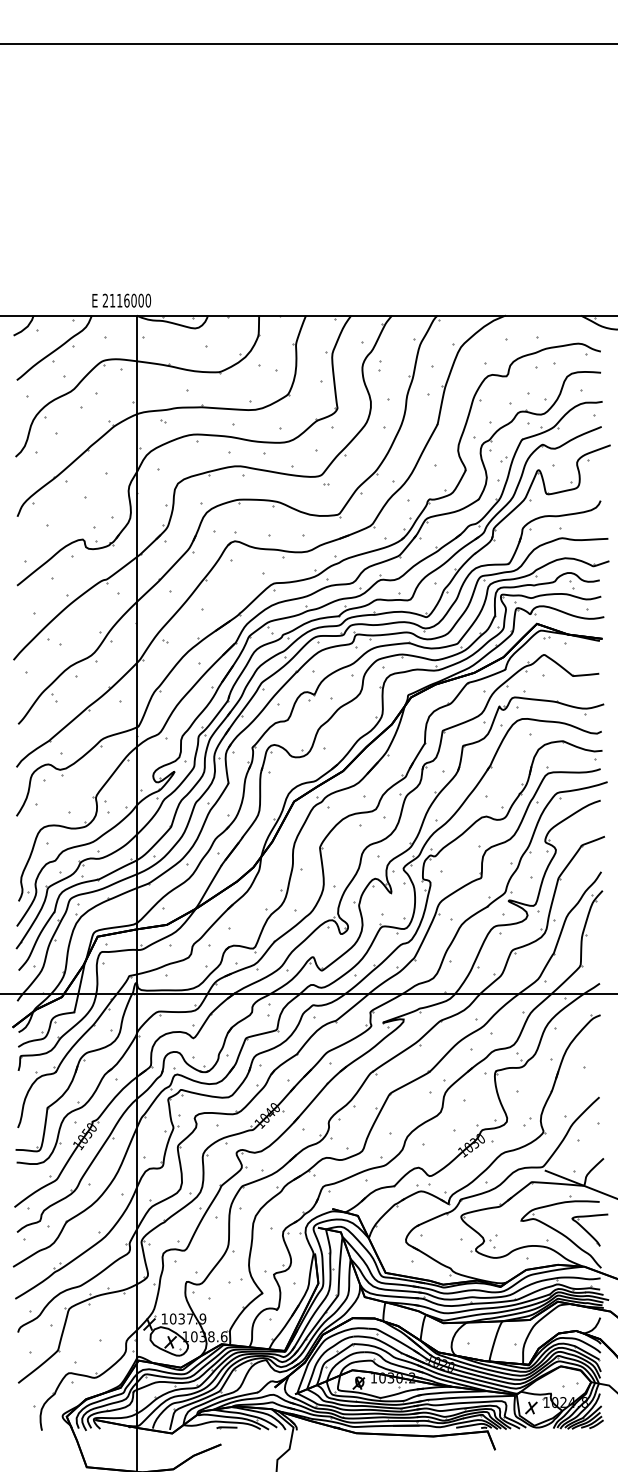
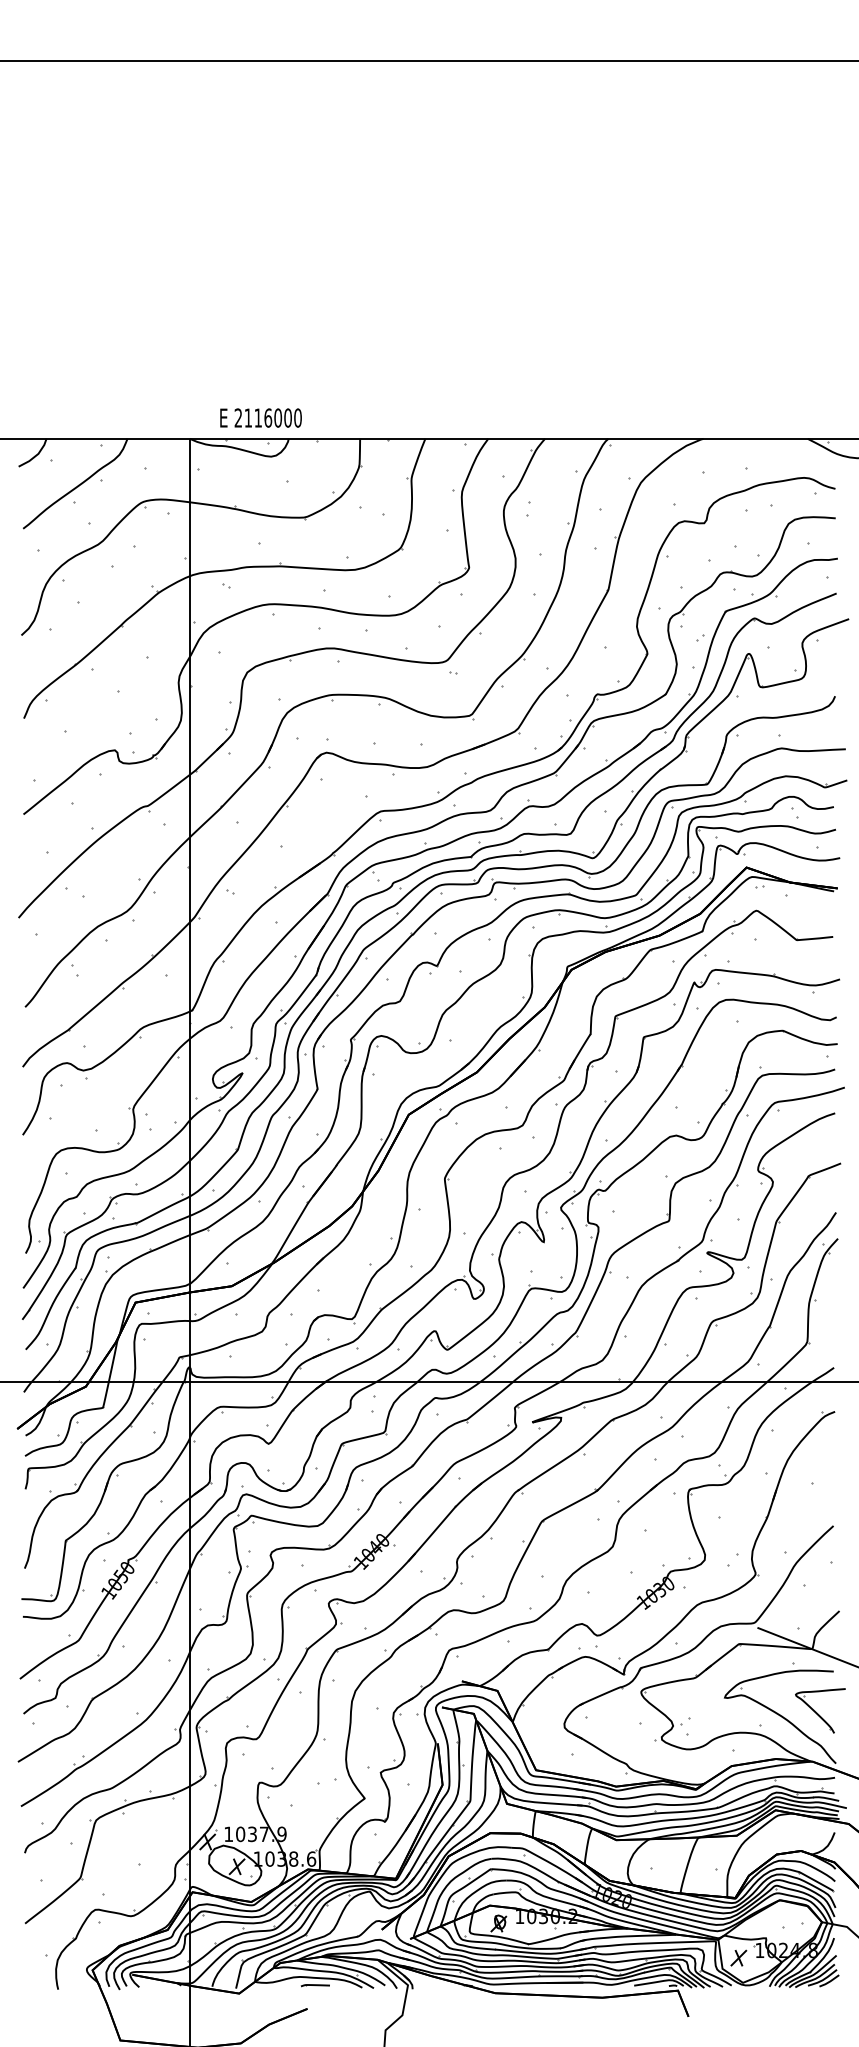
text: (121, 300) -> (260, 417), moved

